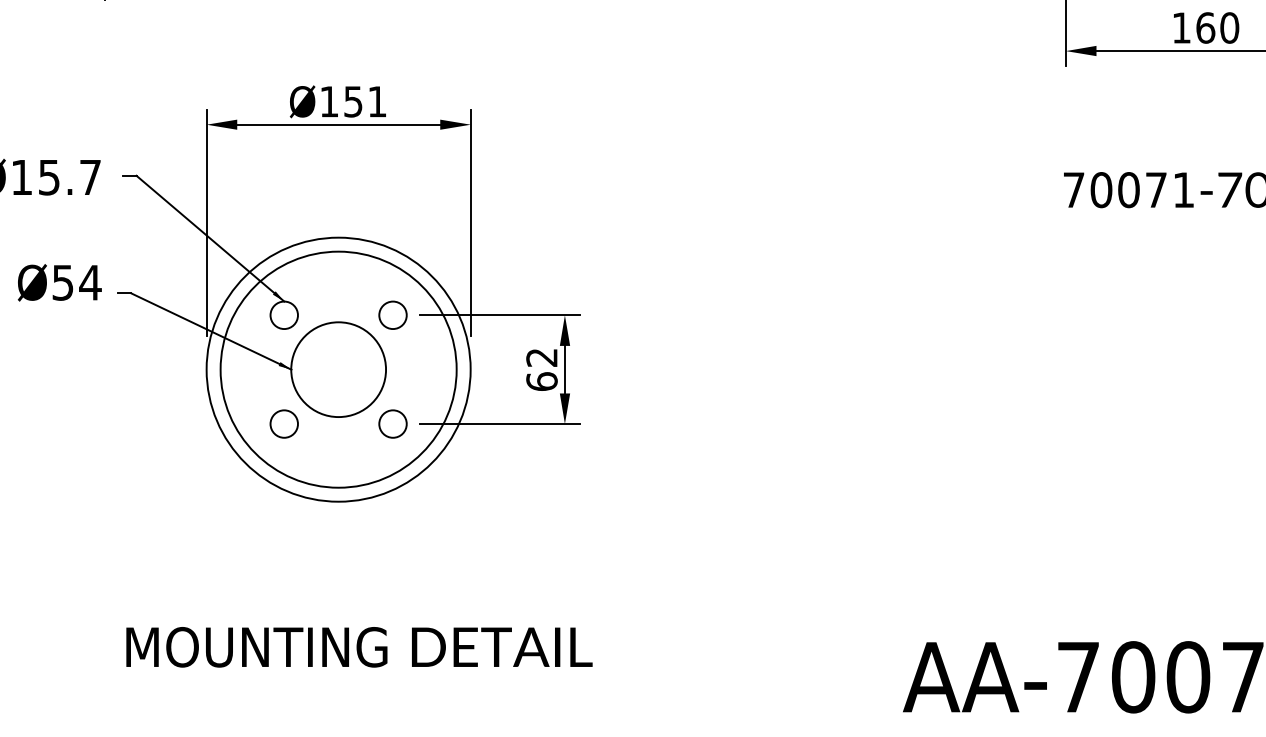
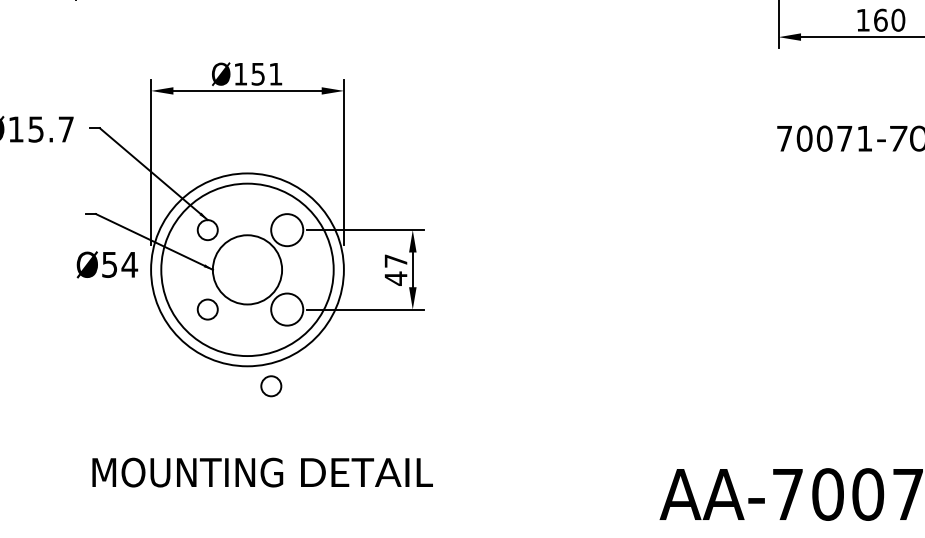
text: (59, 282) -> (107, 264), moved
circle: (392, 315) -> (286, 230), size x1.6
text: (541, 369) -> (395, 269), 62 -> 47
circle: (392, 423) -> (286, 309), size x1.6
circle: (370, 528) -> (270, 385), added

